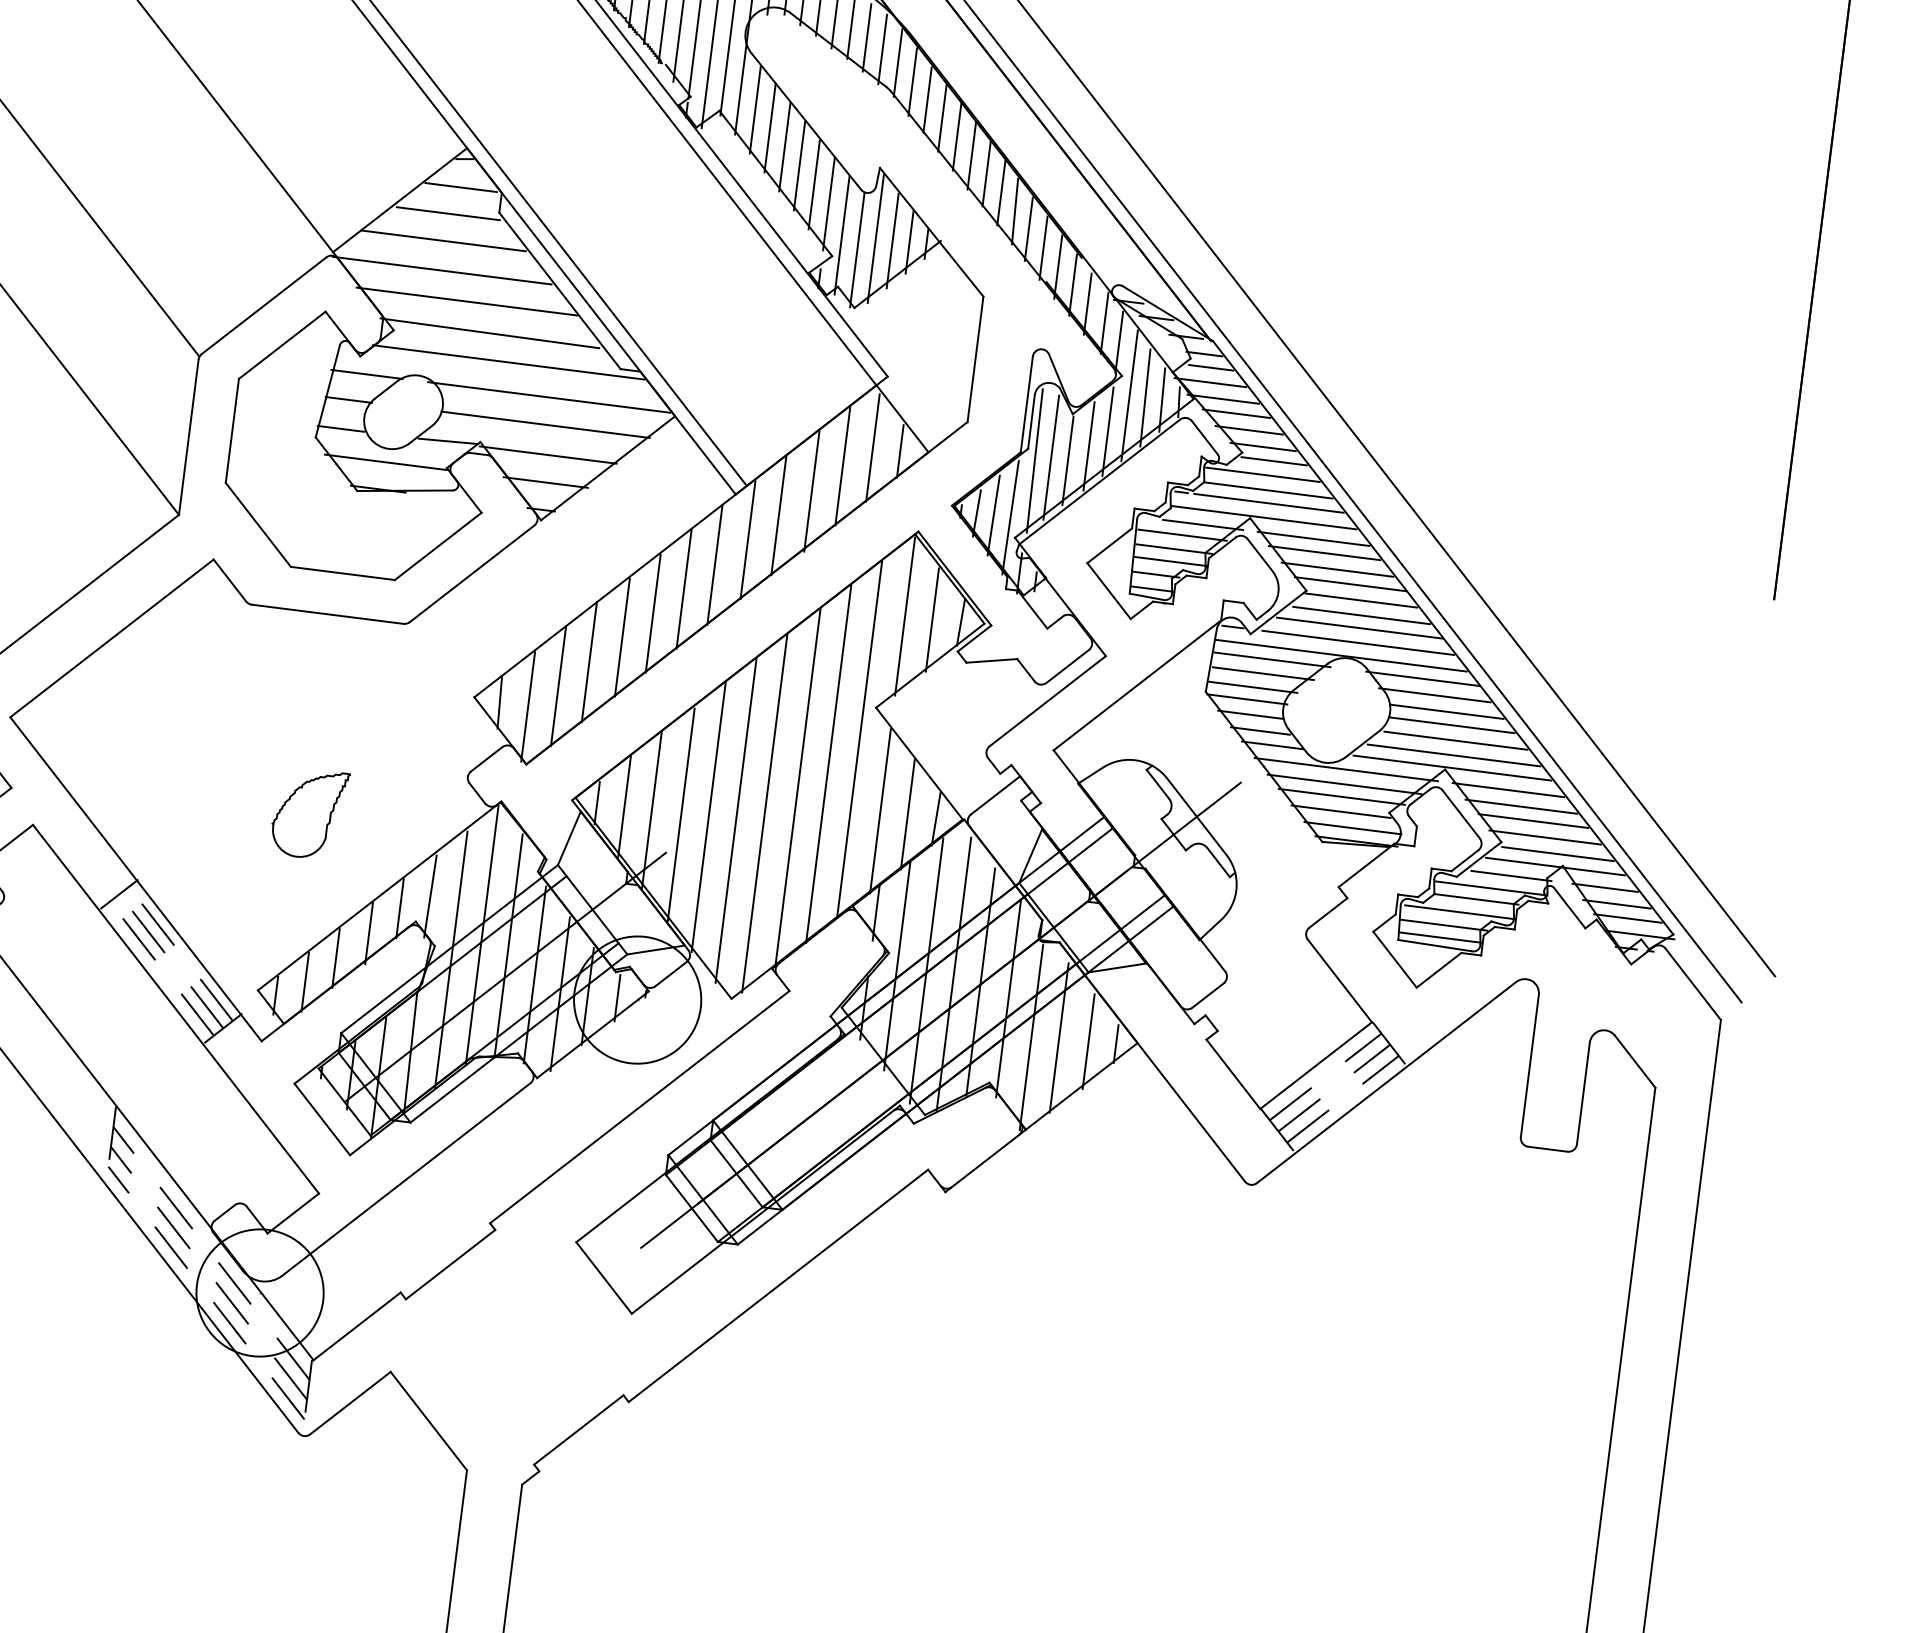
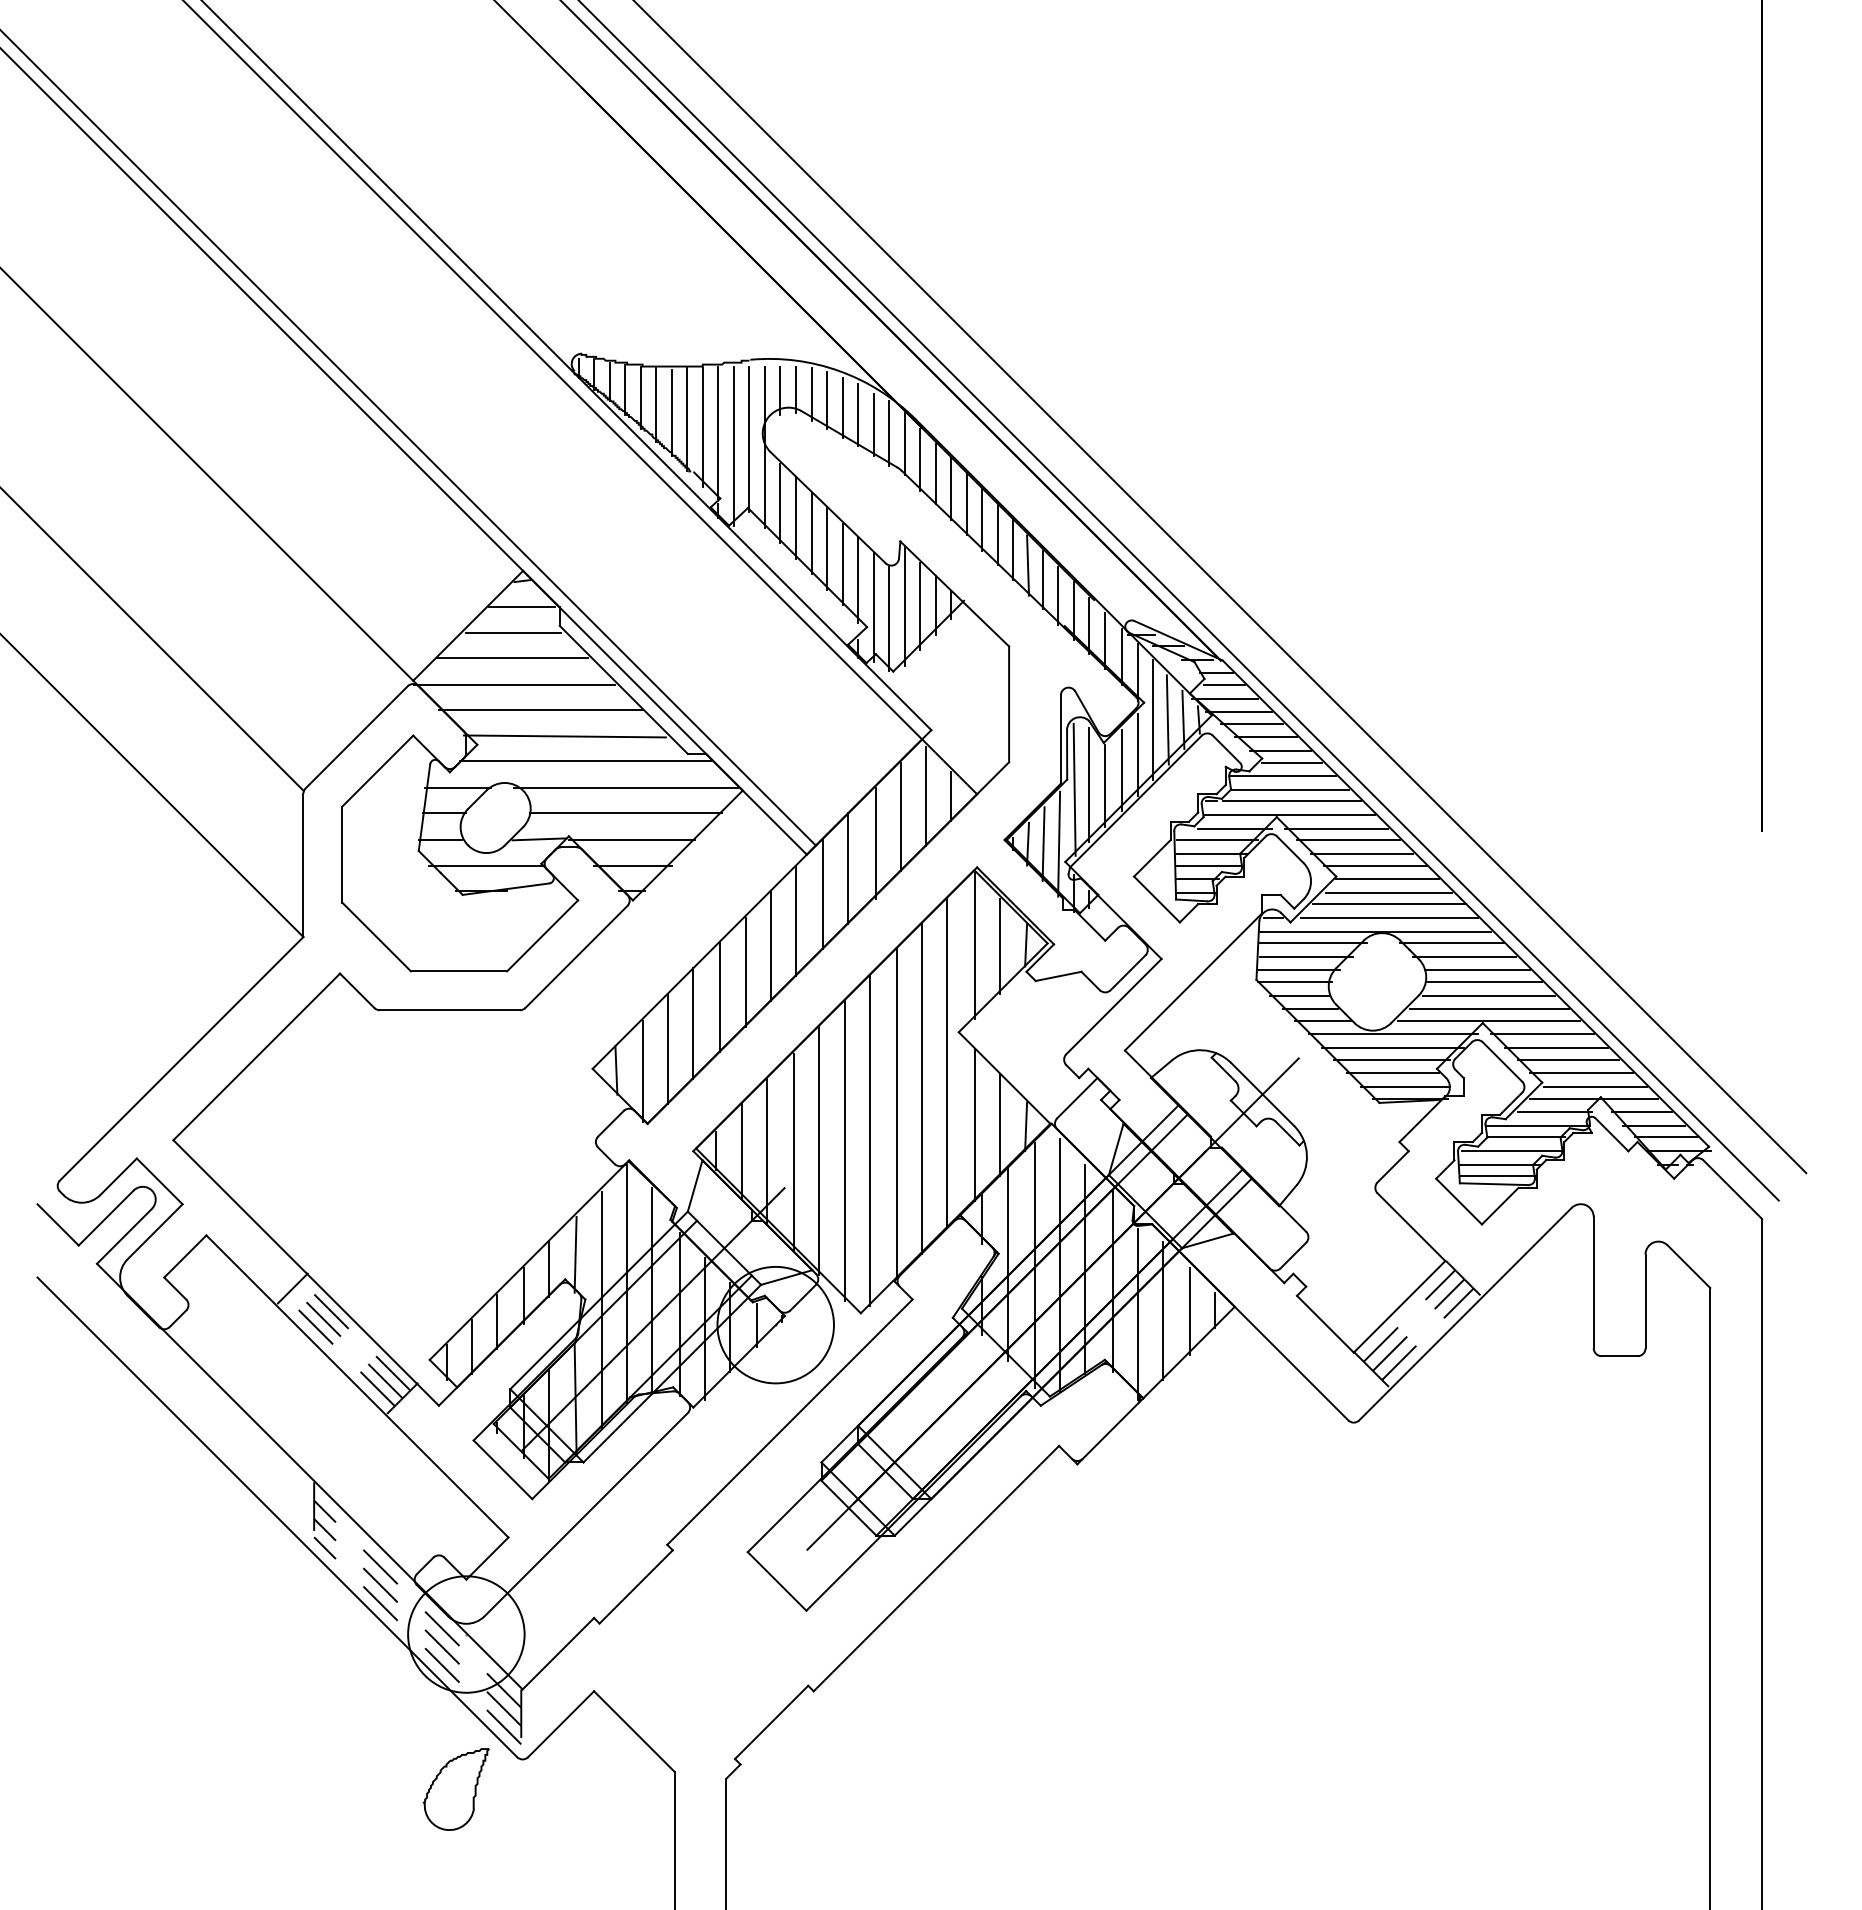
part: (308, 813) -> (455, 1789), moved

